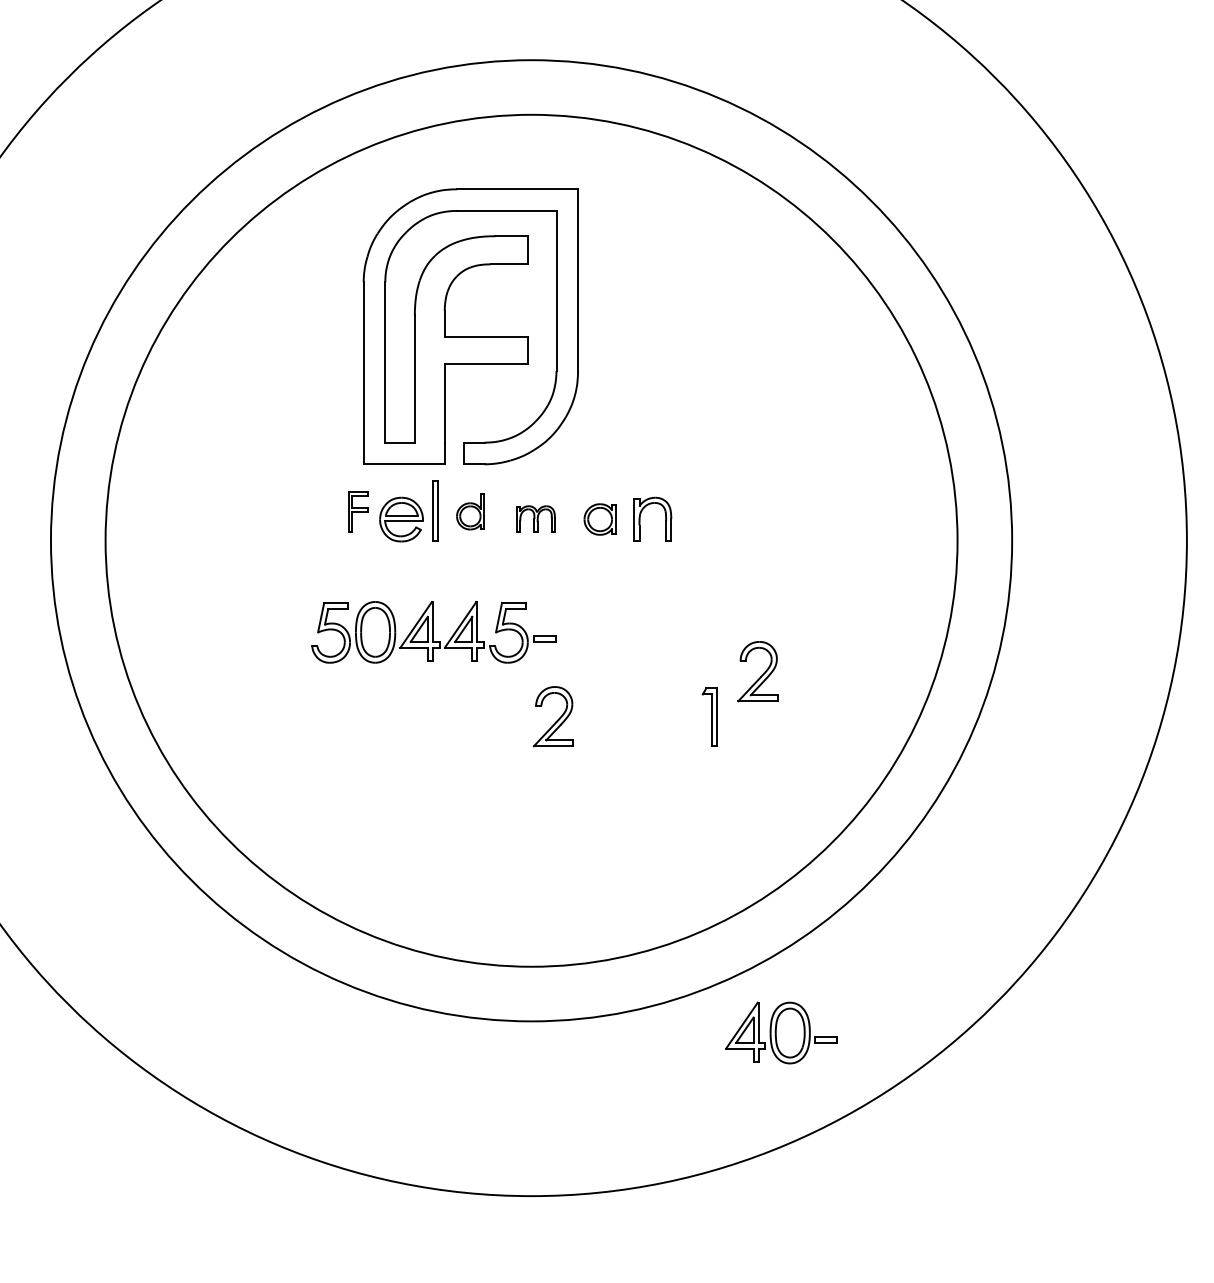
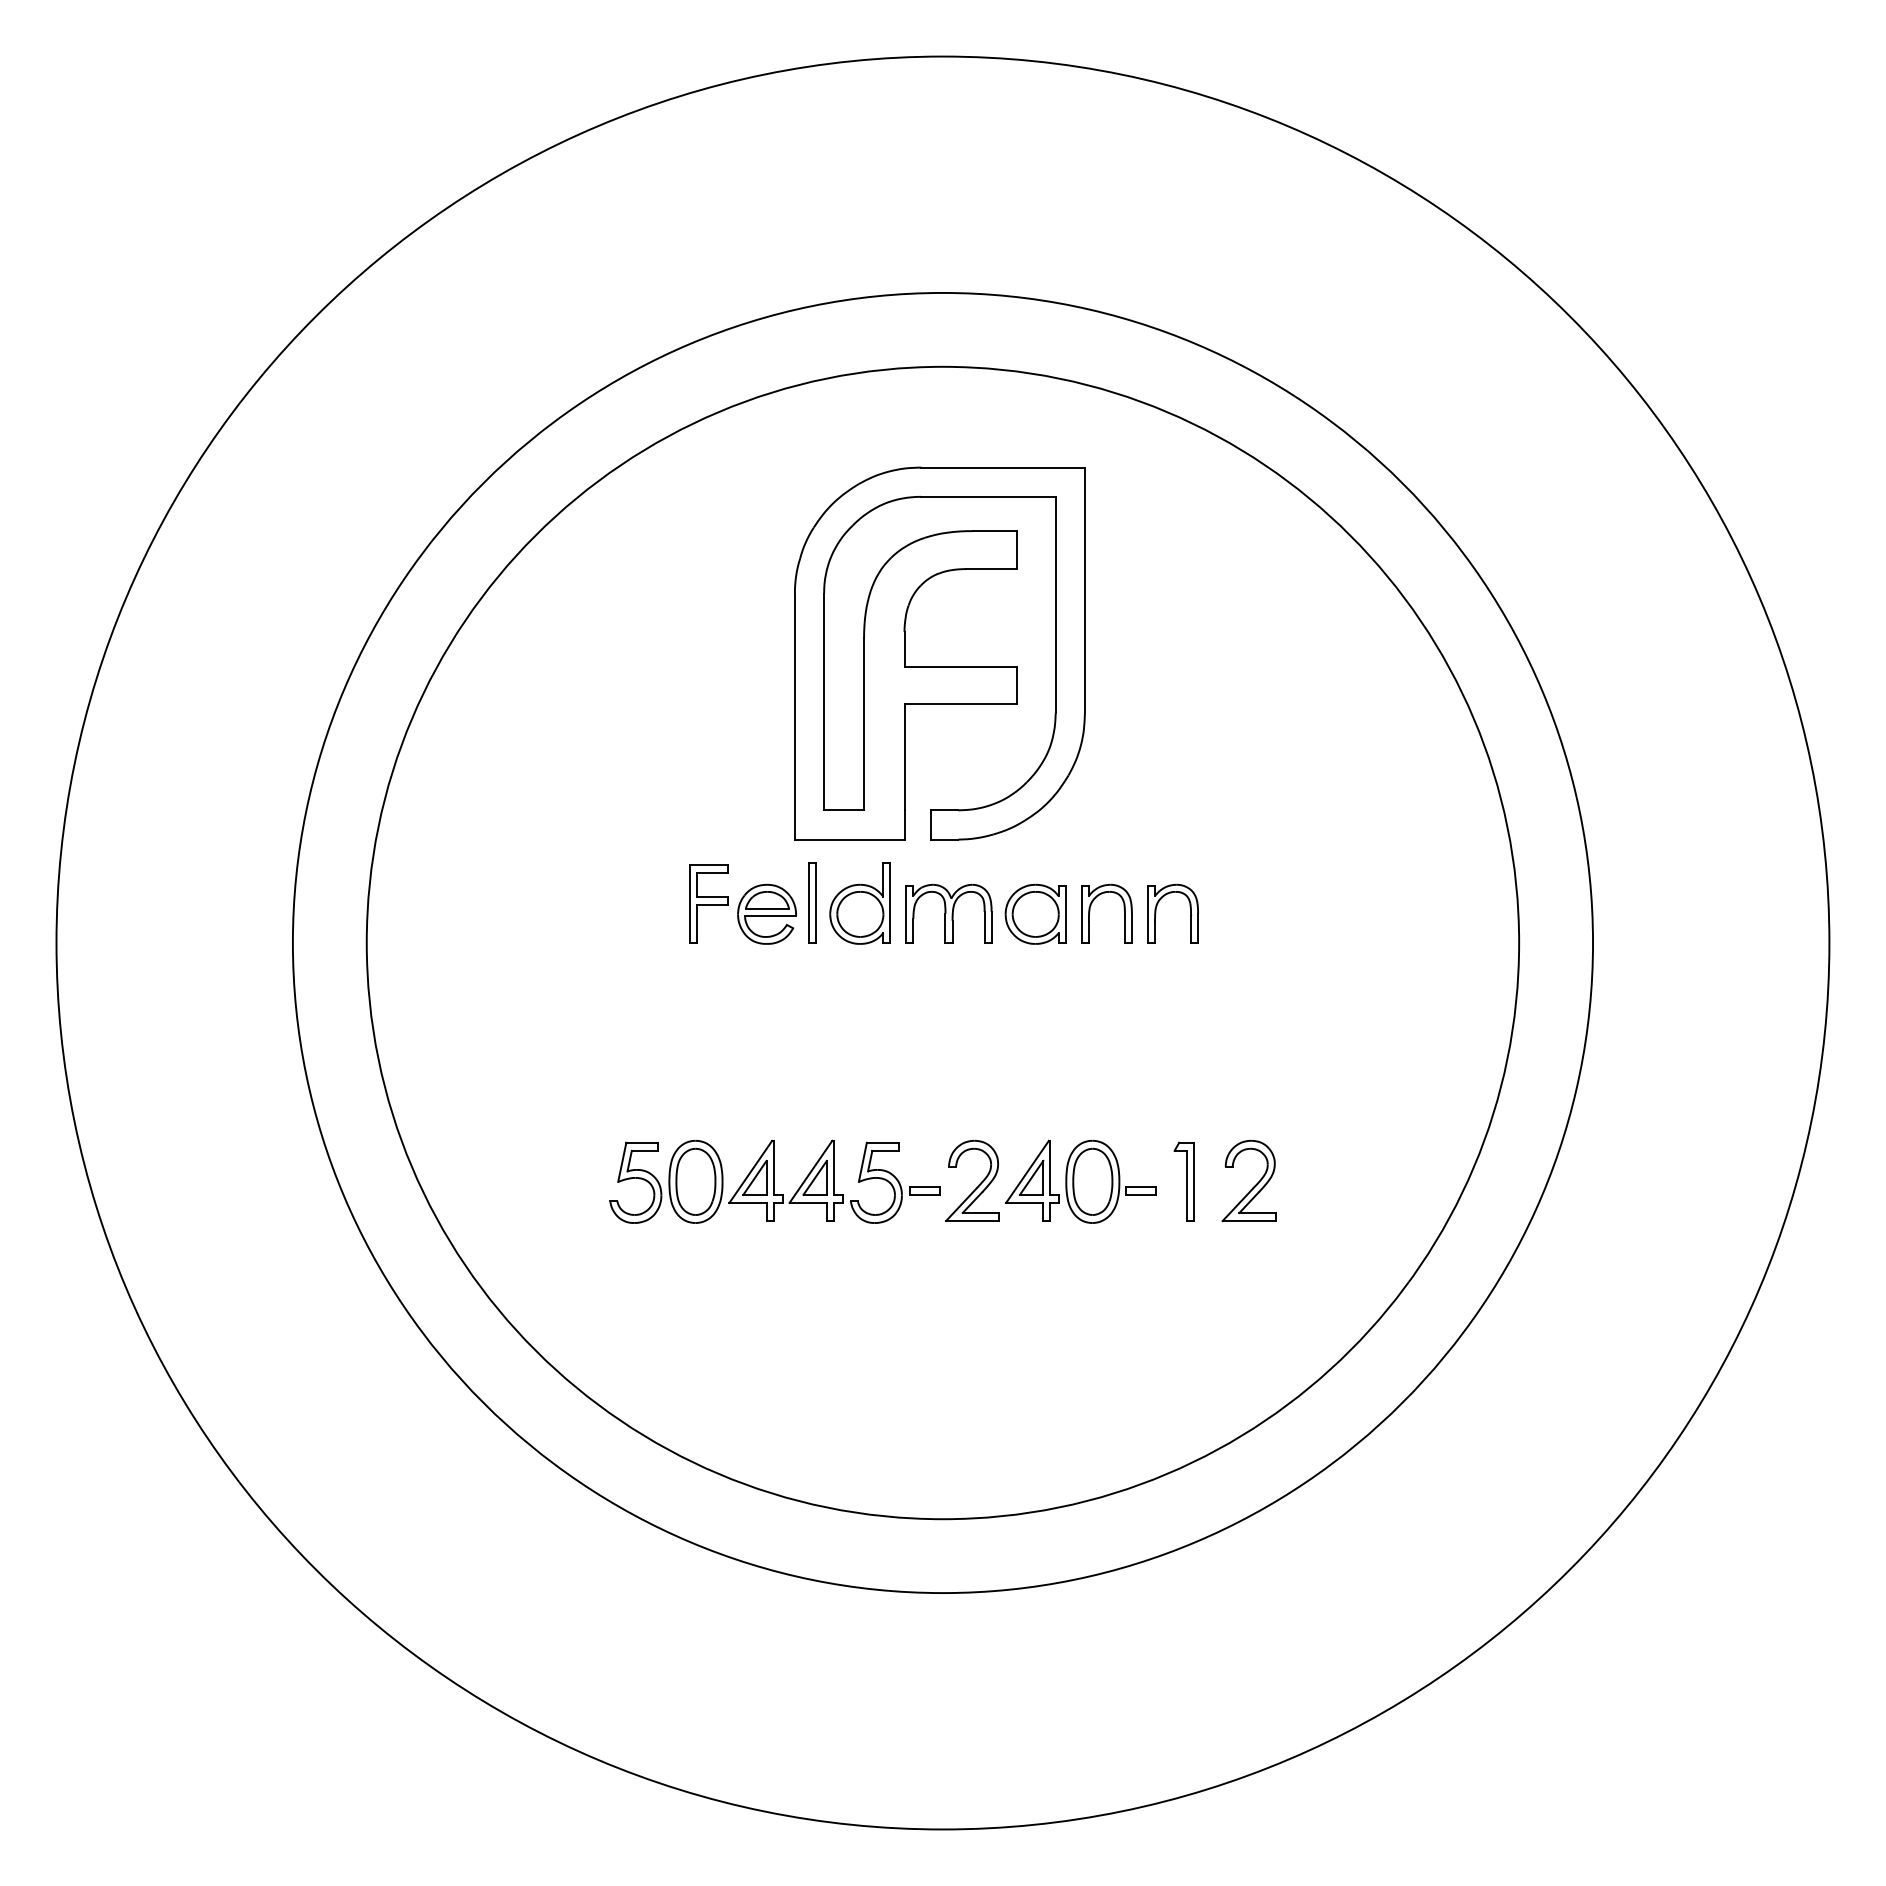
part: (470, 336) -> (939, 666), moved
part: (358, 511) -> (708, 903), size x1.43
part: (469, 511) -> (859, 903), size x1.67
part: (535, 518) -> (948, 913), size x1.67
part: (599, 518) -> (1035, 913), size x1.43
part: (689, 518) -> (1156, 913), added
part: (433, 632) -> (774, 1181), moved
part: (761, 675) -> (1253, 1186), moved
part: (781, 1032) -> (1080, 1181), moved

